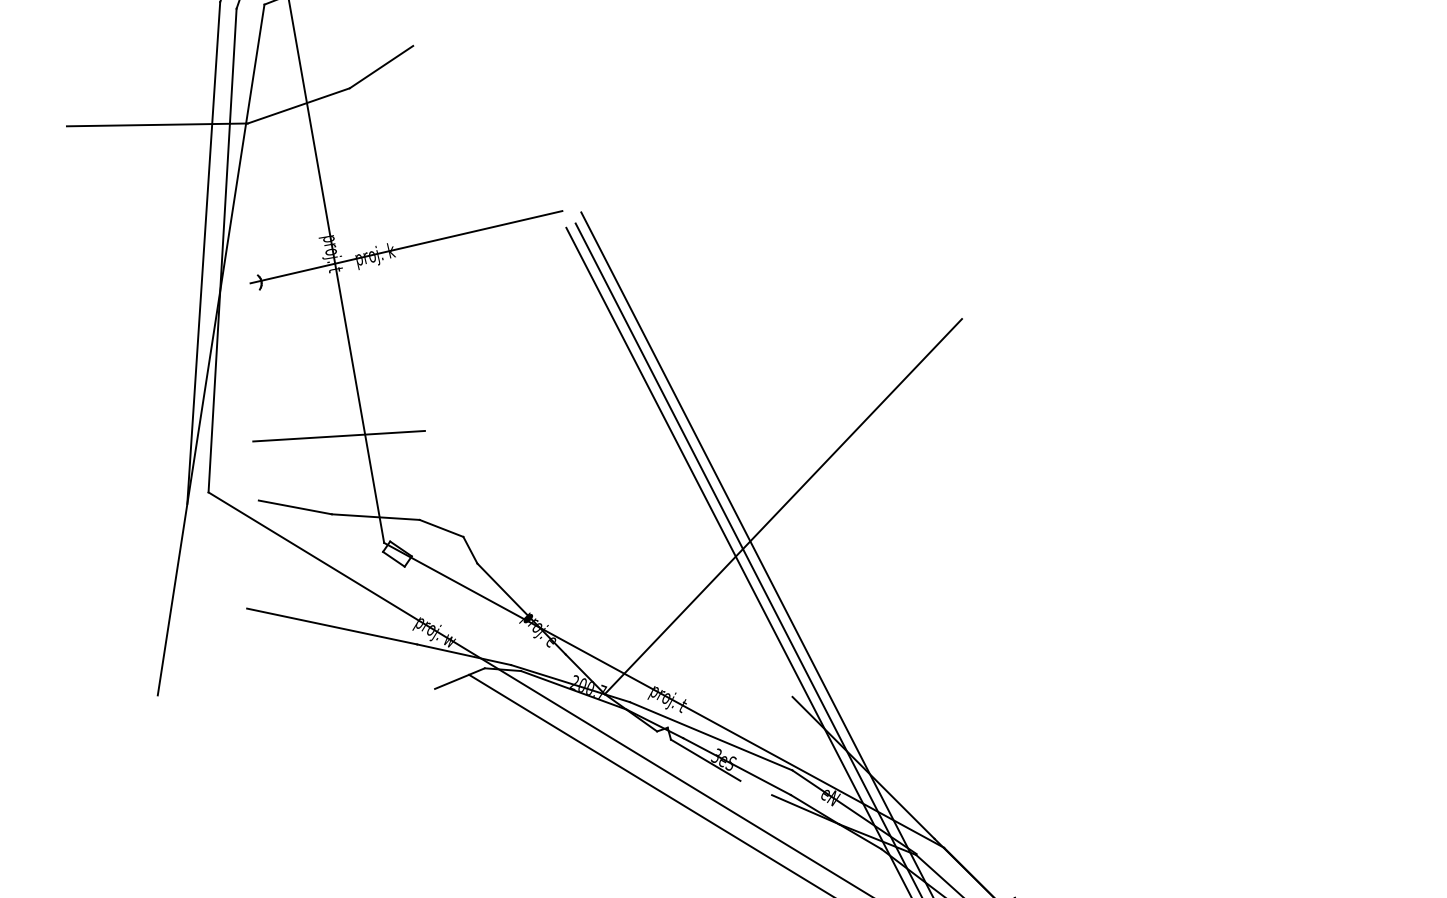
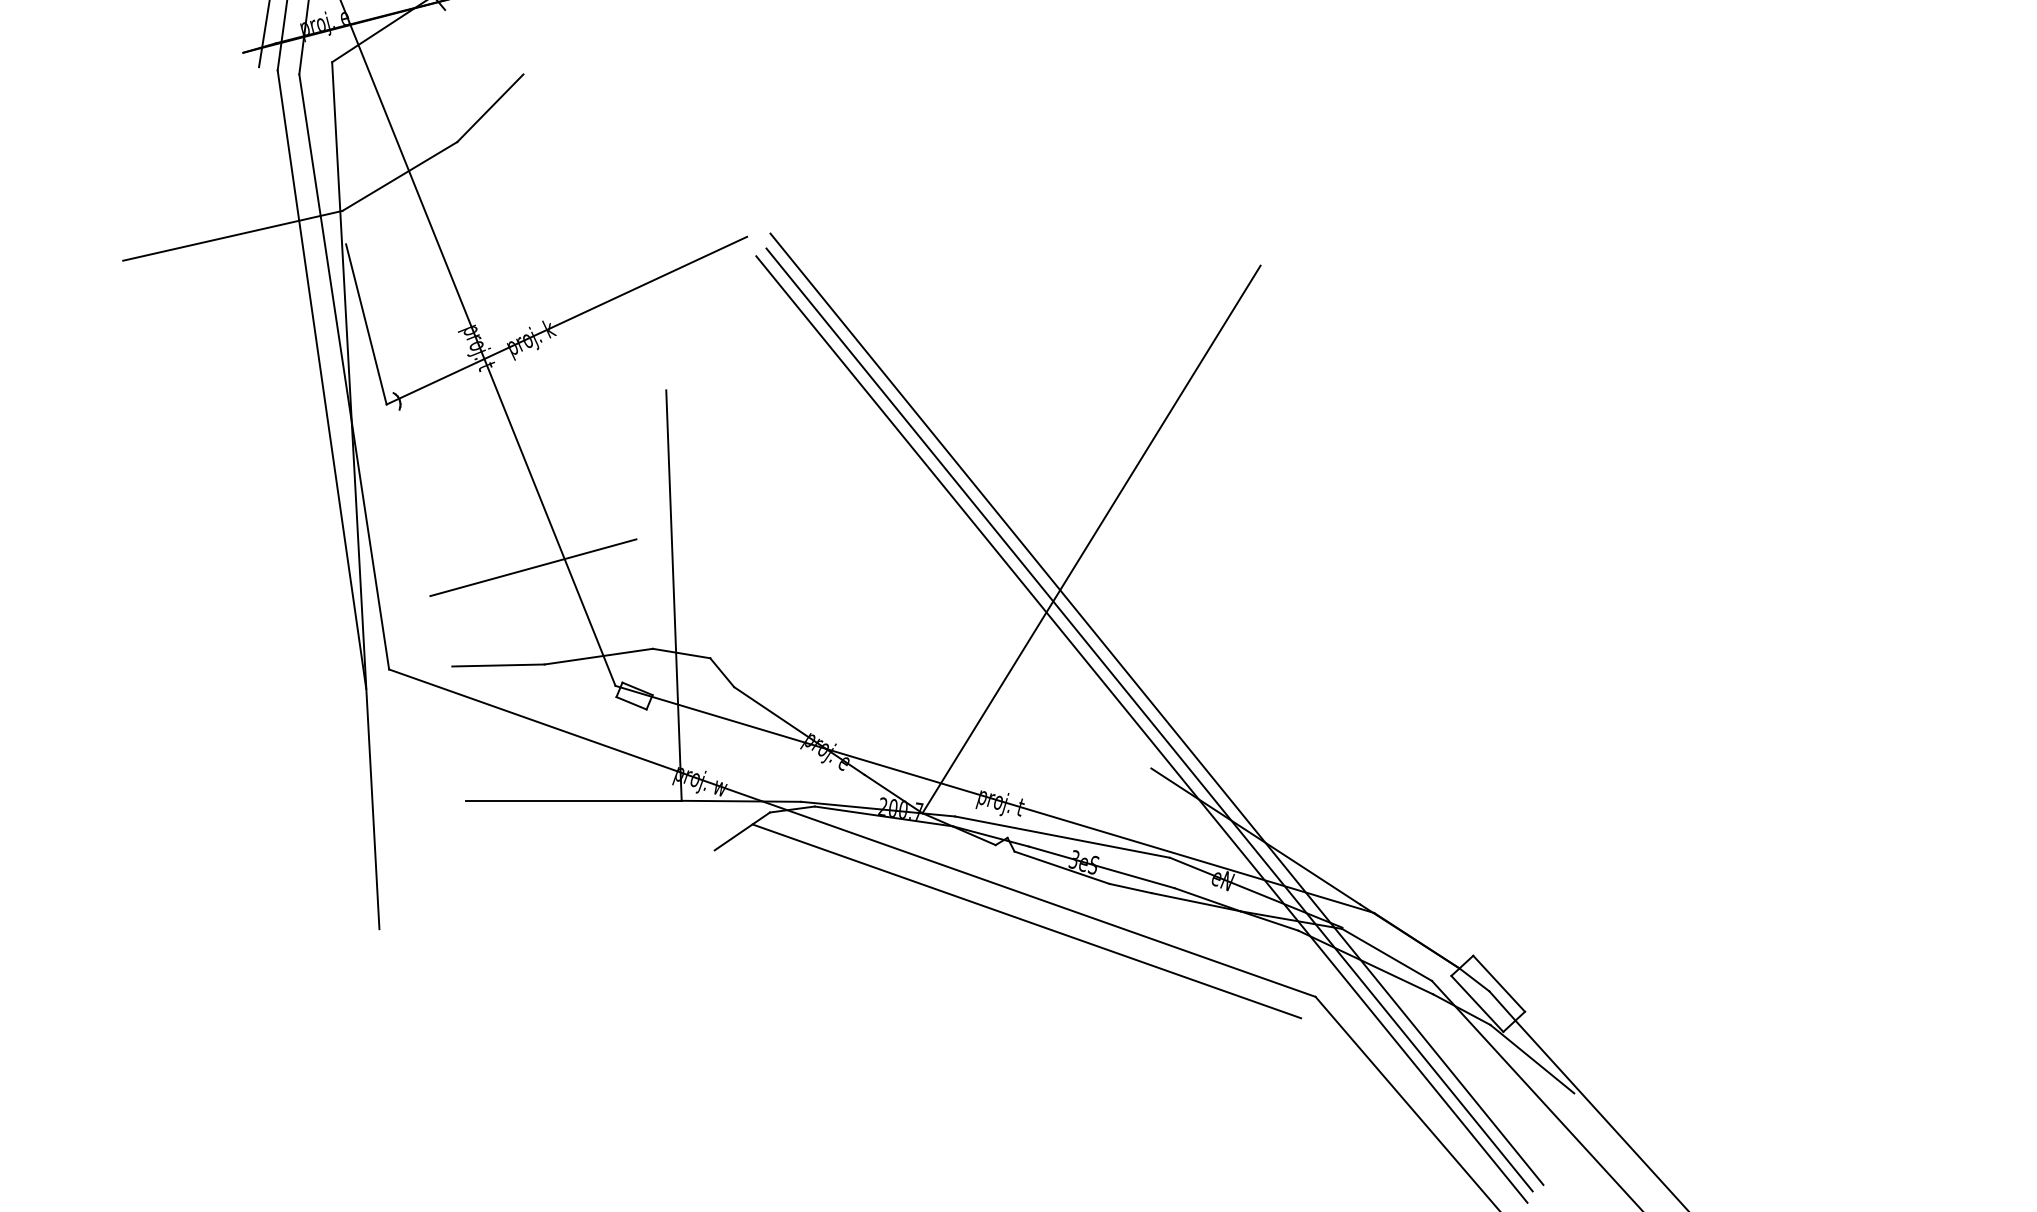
line: (247, 216) -> (366, 324), added
line: (444, 481) -> (673, 595), added
line: (756, 788) -> (1130, 888), added

